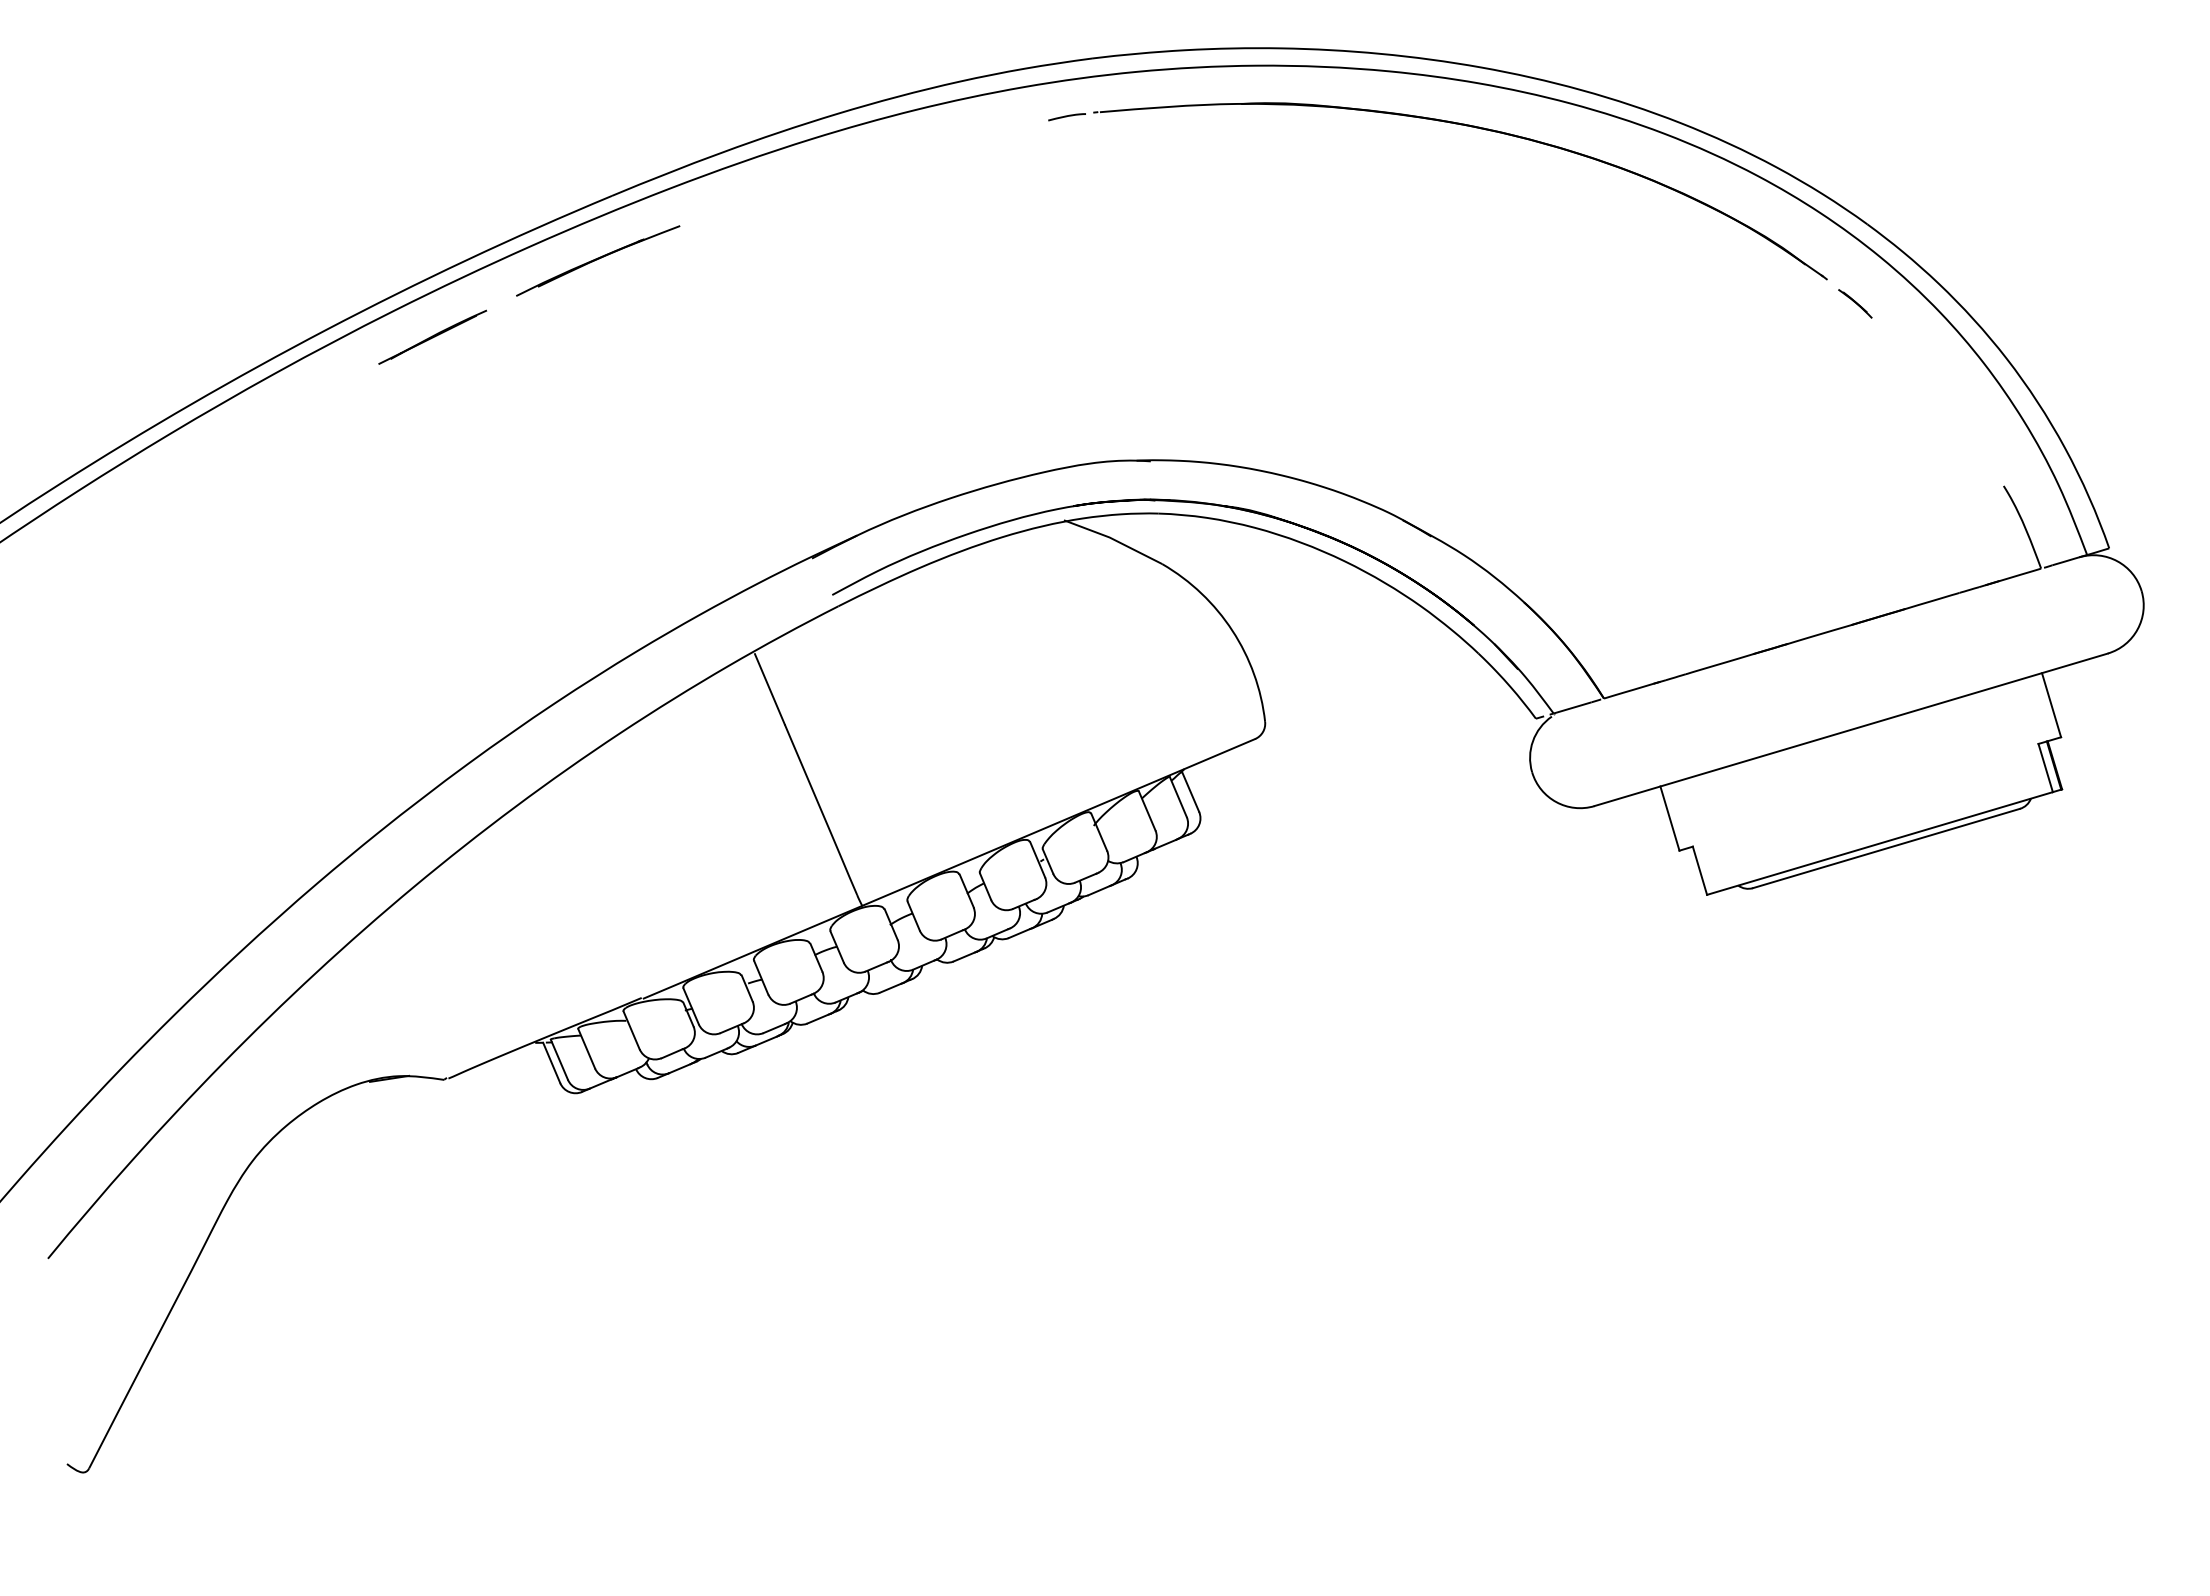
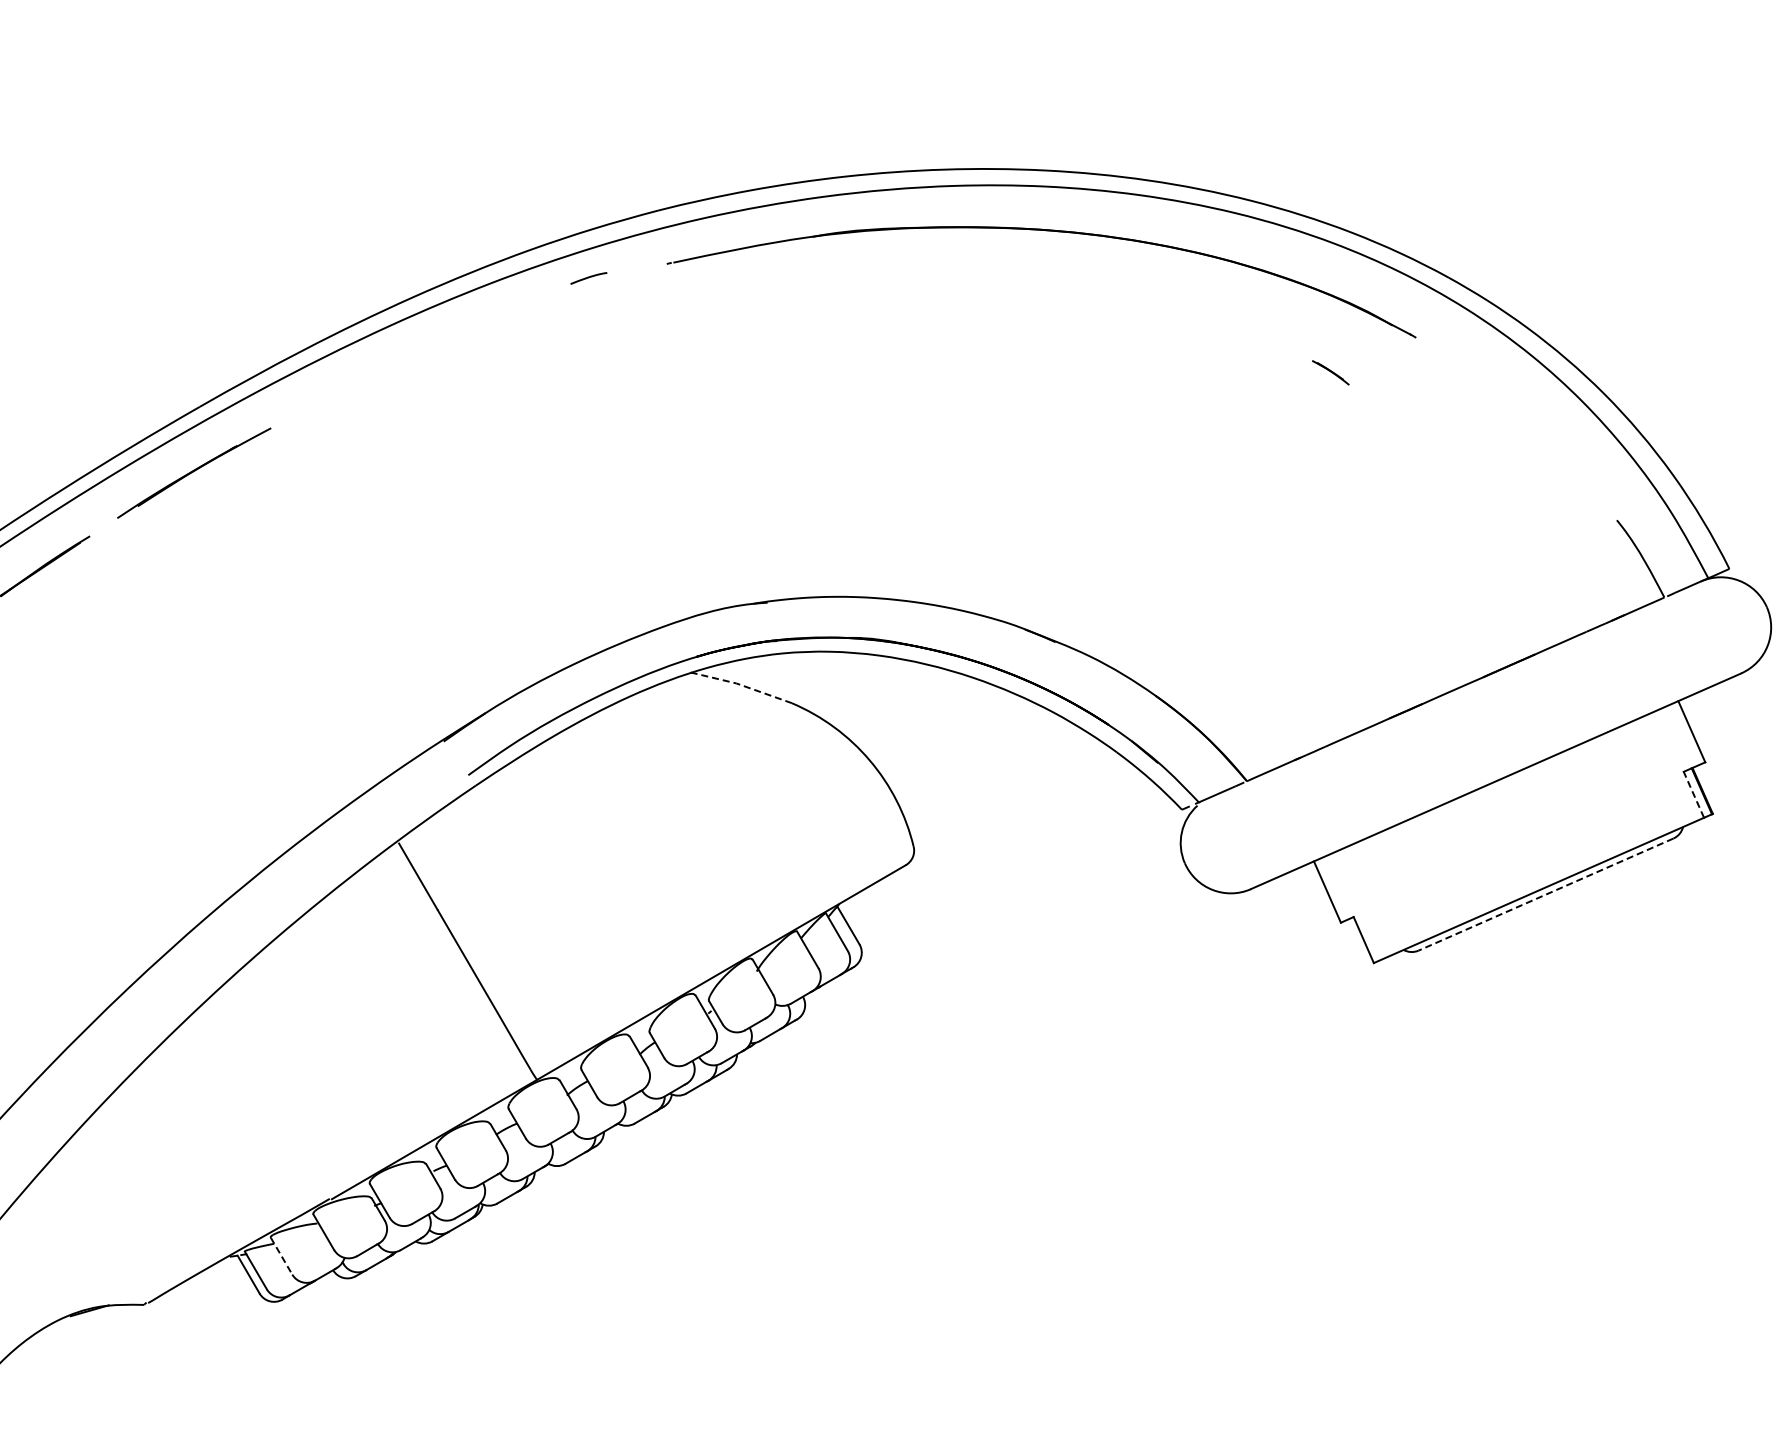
line: (1066, 117) -> (588, 278), moved
line: (1855, 303) -> (1330, 372), moved
line: (1114, 539) -> (741, 684), solid -> dashed
line: (2045, 767) -> (1693, 794), solid -> dashed
line: (1885, 848) -> (1545, 894), solid -> dashed
line: (586, 1049) -> (281, 1256), solid -> dashed

